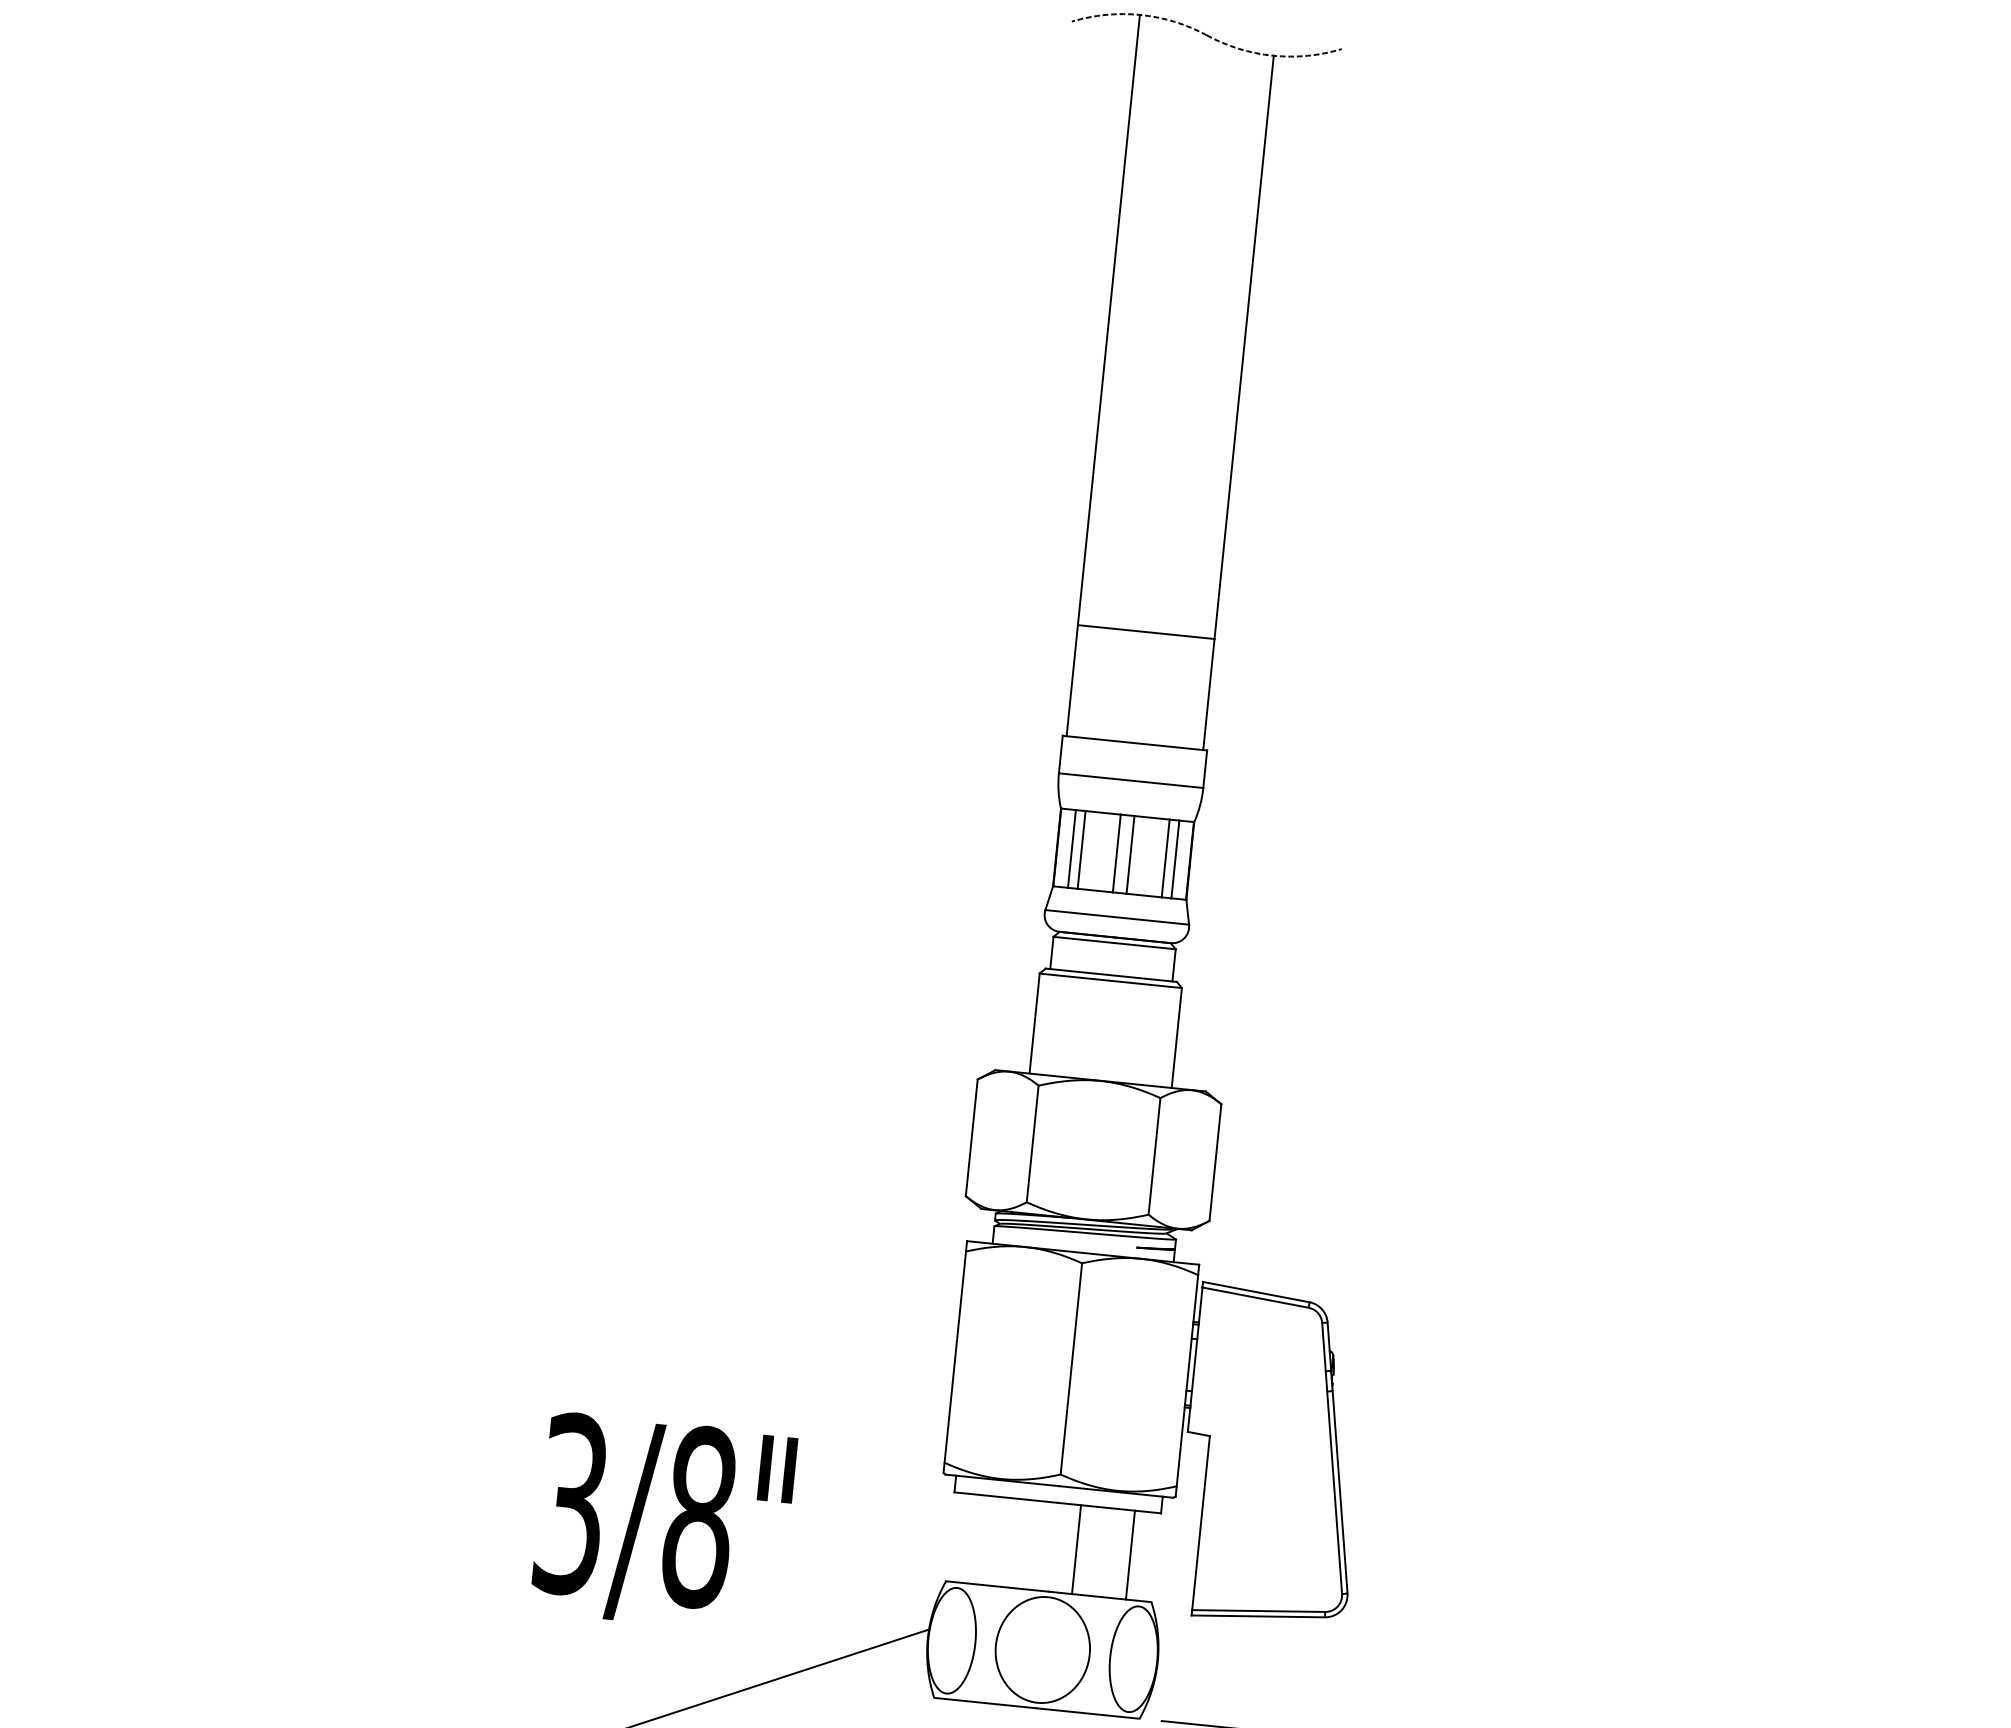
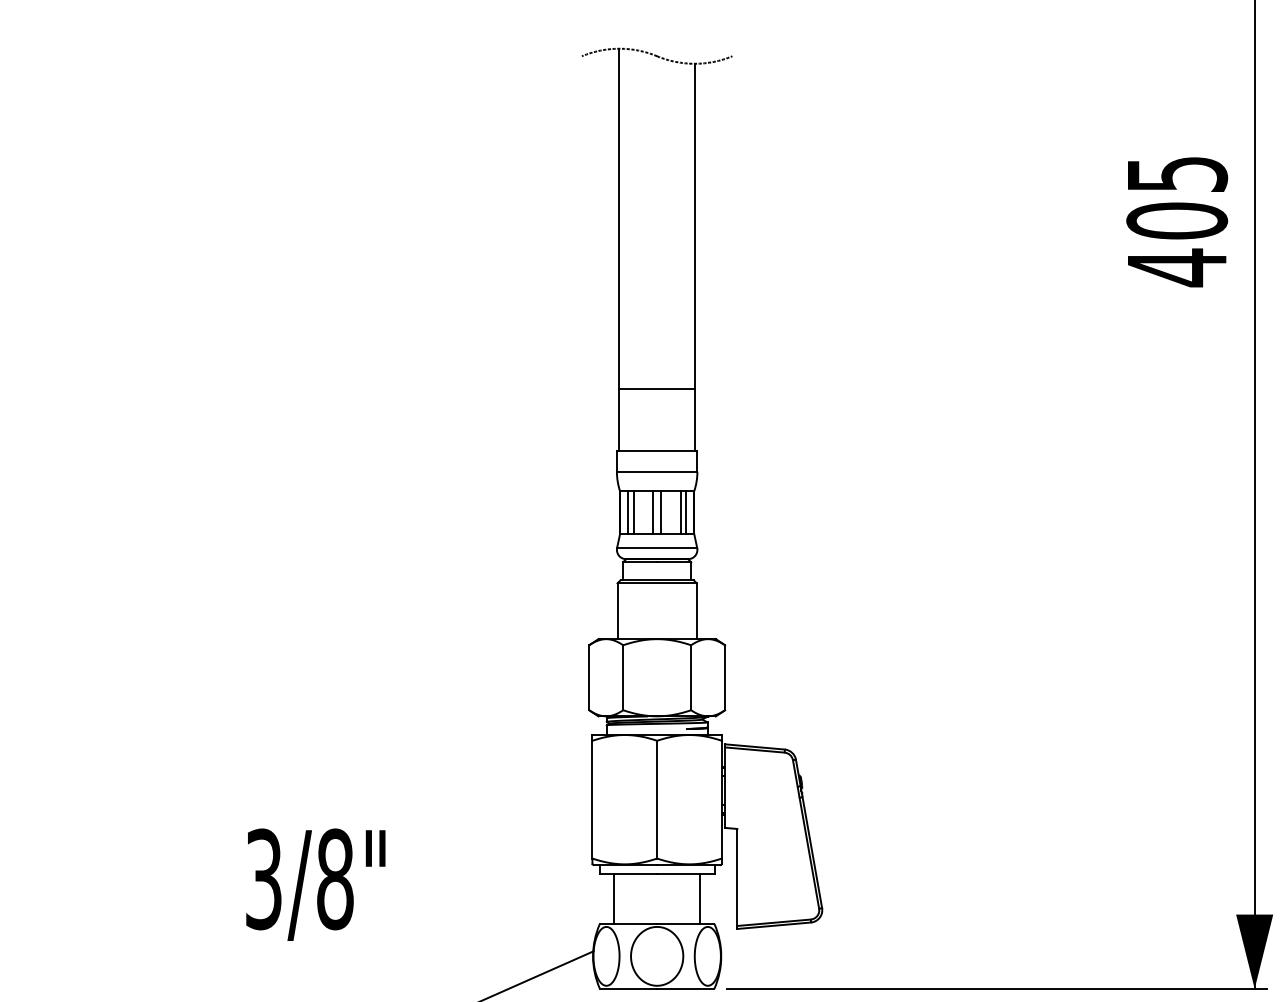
text: (663, 1522) -> (315, 884), moved
line: (1077, 1548) -> (614, 898), moved

